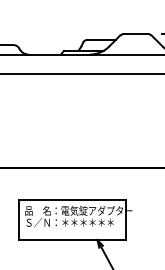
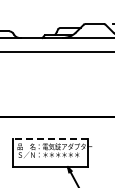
line: (71, 200) -> (49, 139), solid -> dashed

